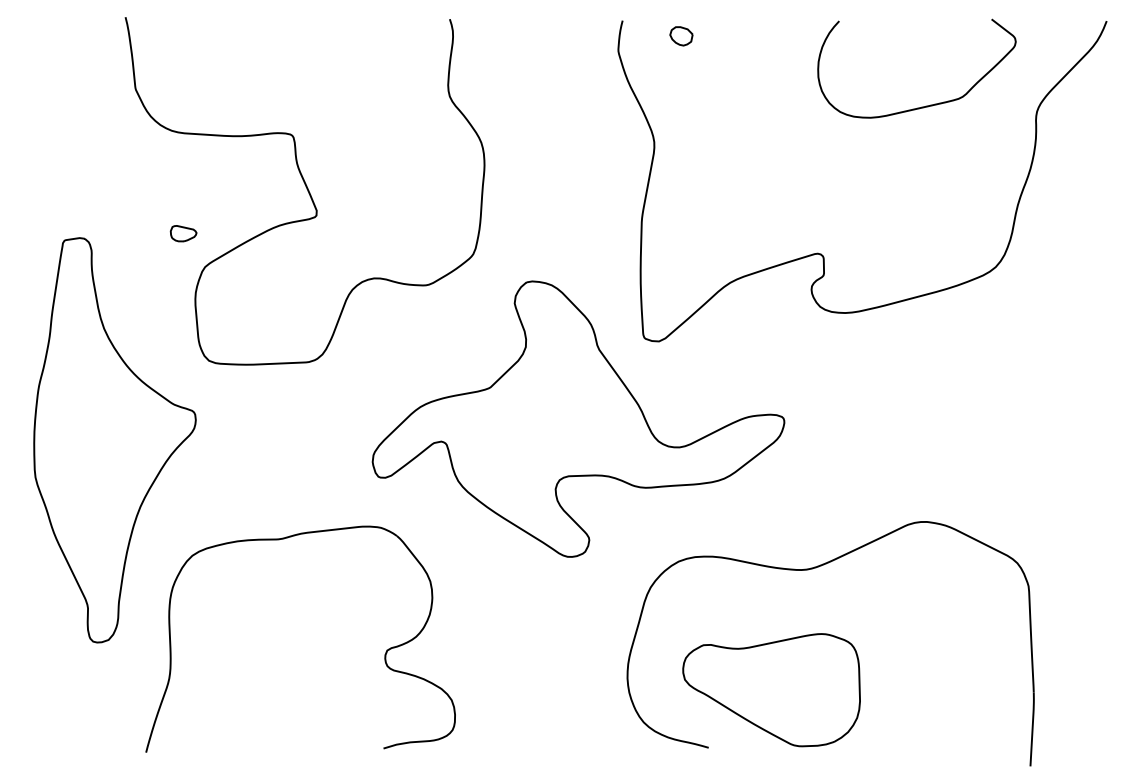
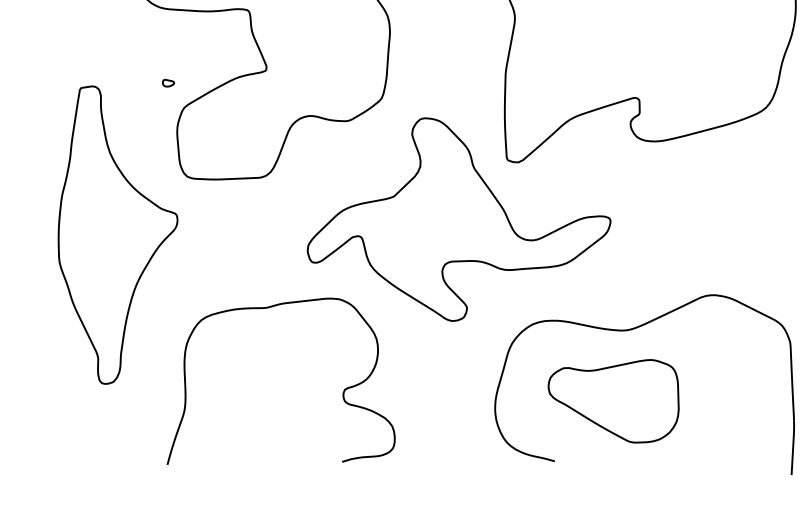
part: (183, 233) -> (168, 83), size x0.6
part: (384, 654) -> (342, 392), moved
part: (771, 690) -> (613, 401), moved

